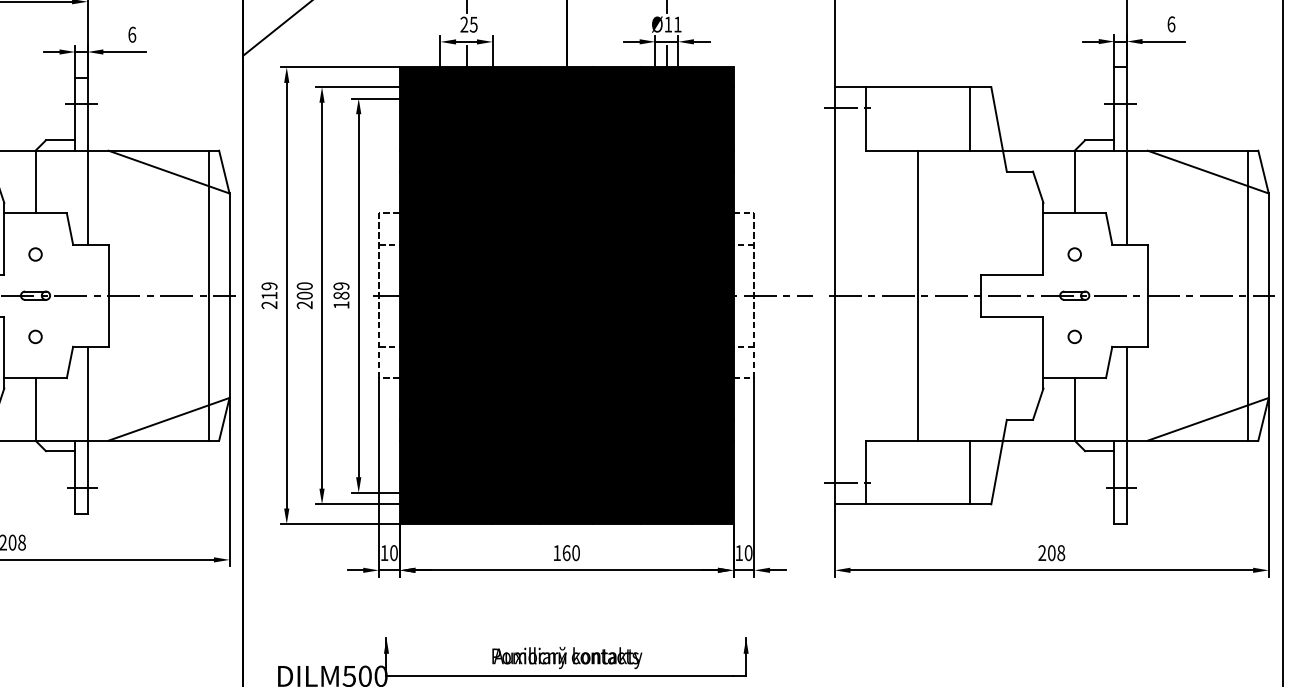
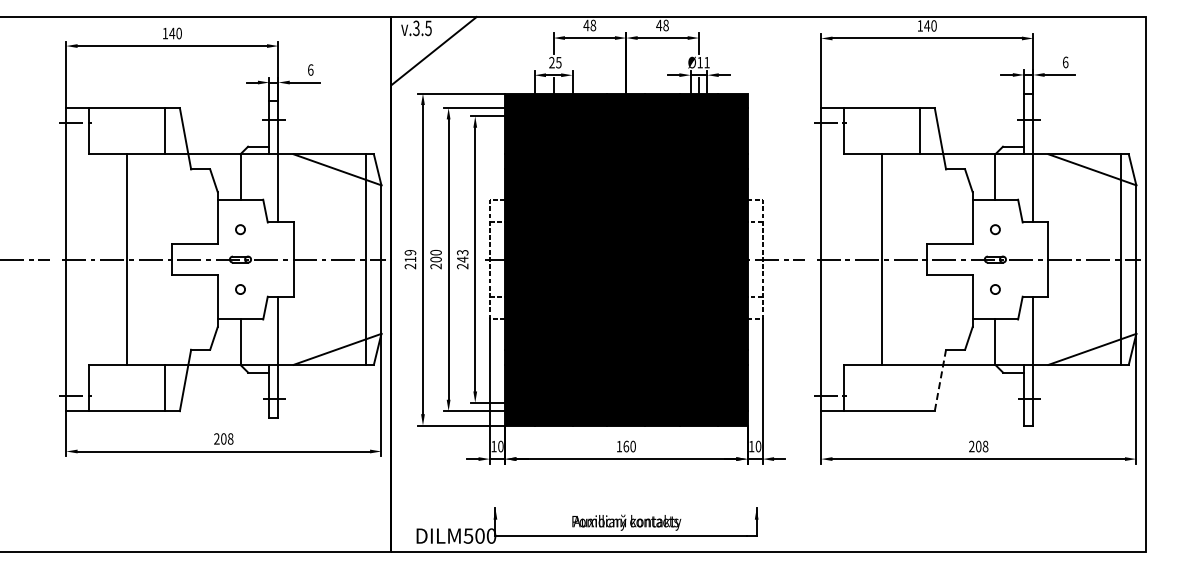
text: (341, 295) -> (462, 259), 189 -> 243
line: (999, 462) -> (940, 380), solid -> dashed
line: (970, 471) -> (919, 387), removed

